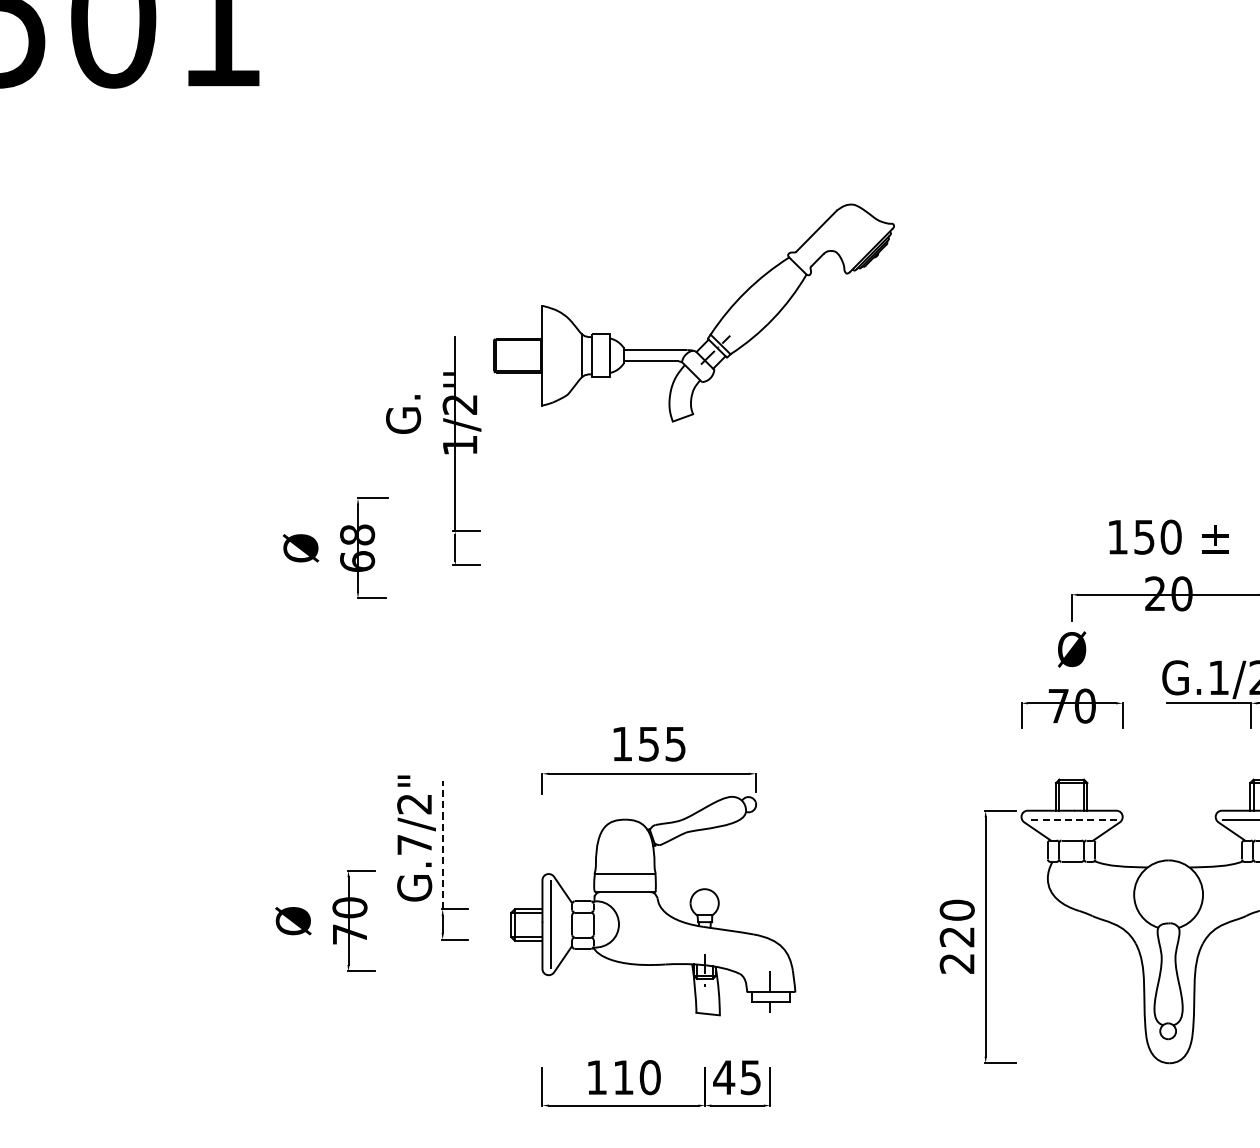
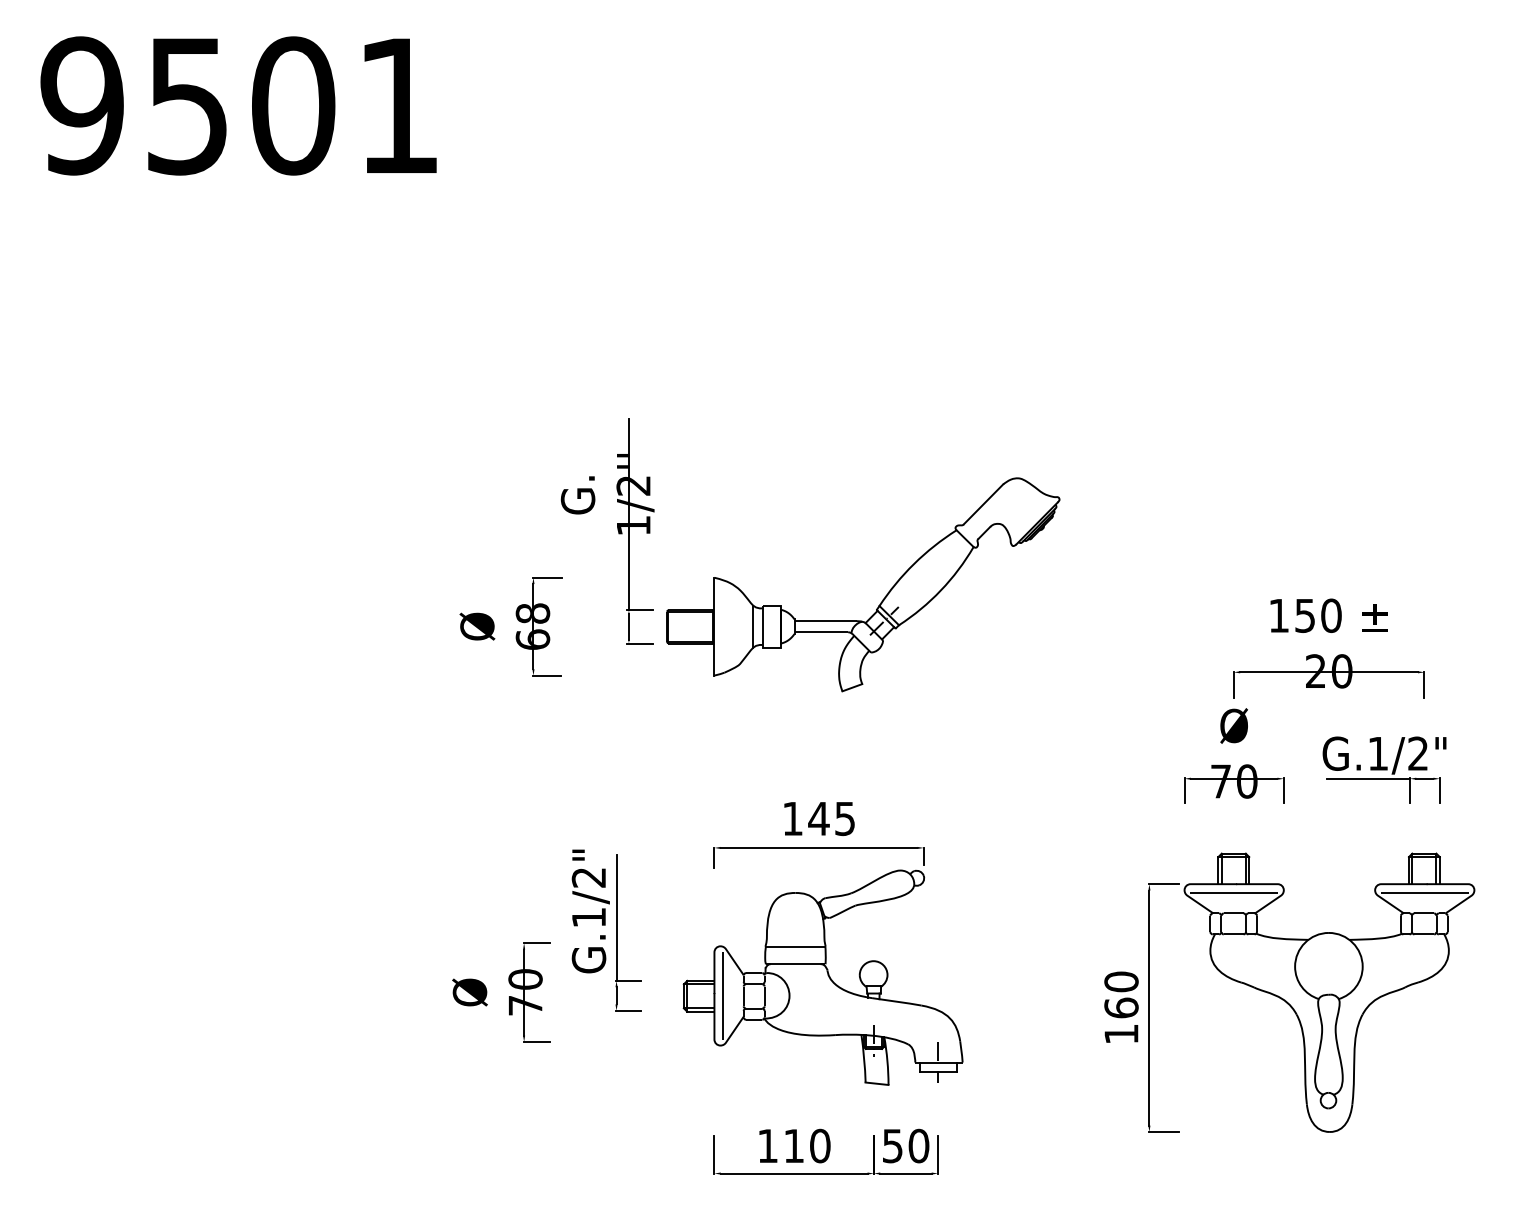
part: (713, 328) -> (882, 599), moved
text: (648, 744) -> (818, 819), 155 -> 145
line: (1072, 819) -> (1234, 892), dashed -> solid
text: (414, 844) -> (588, 917), G.7/2" -> G.1/2"
line: (442, 844) -> (616, 917), dashed -> solid
text: (957, 949) -> (1121, 1020), 220 -> 160
text: (737, 1077) -> (905, 1145), 45 -> 50

